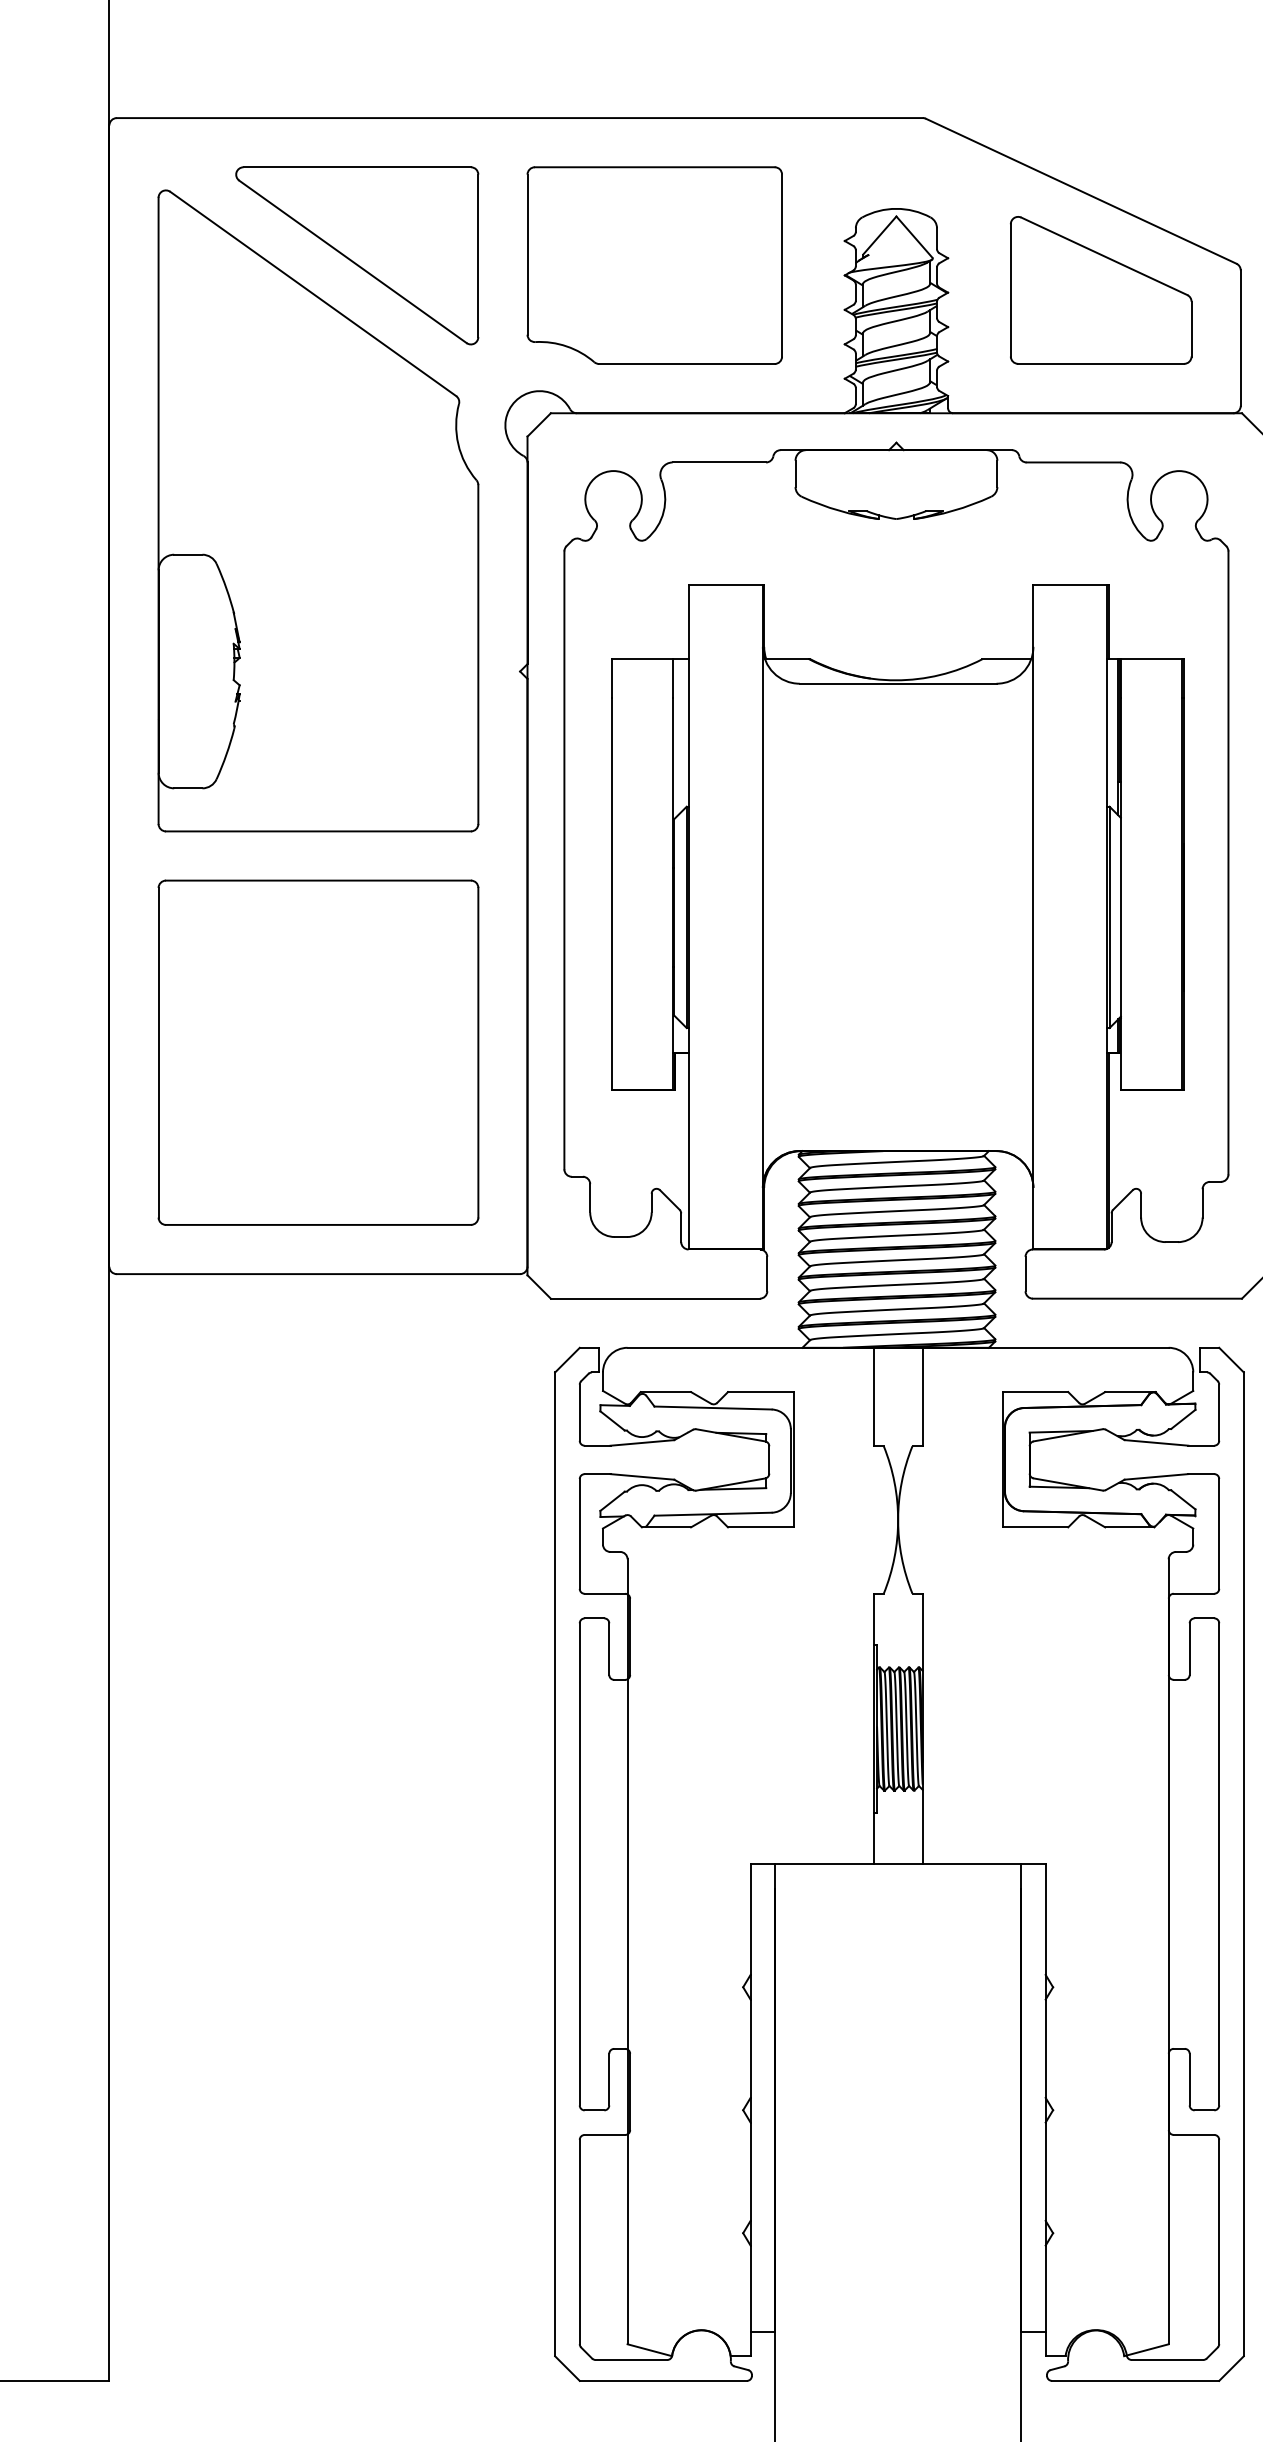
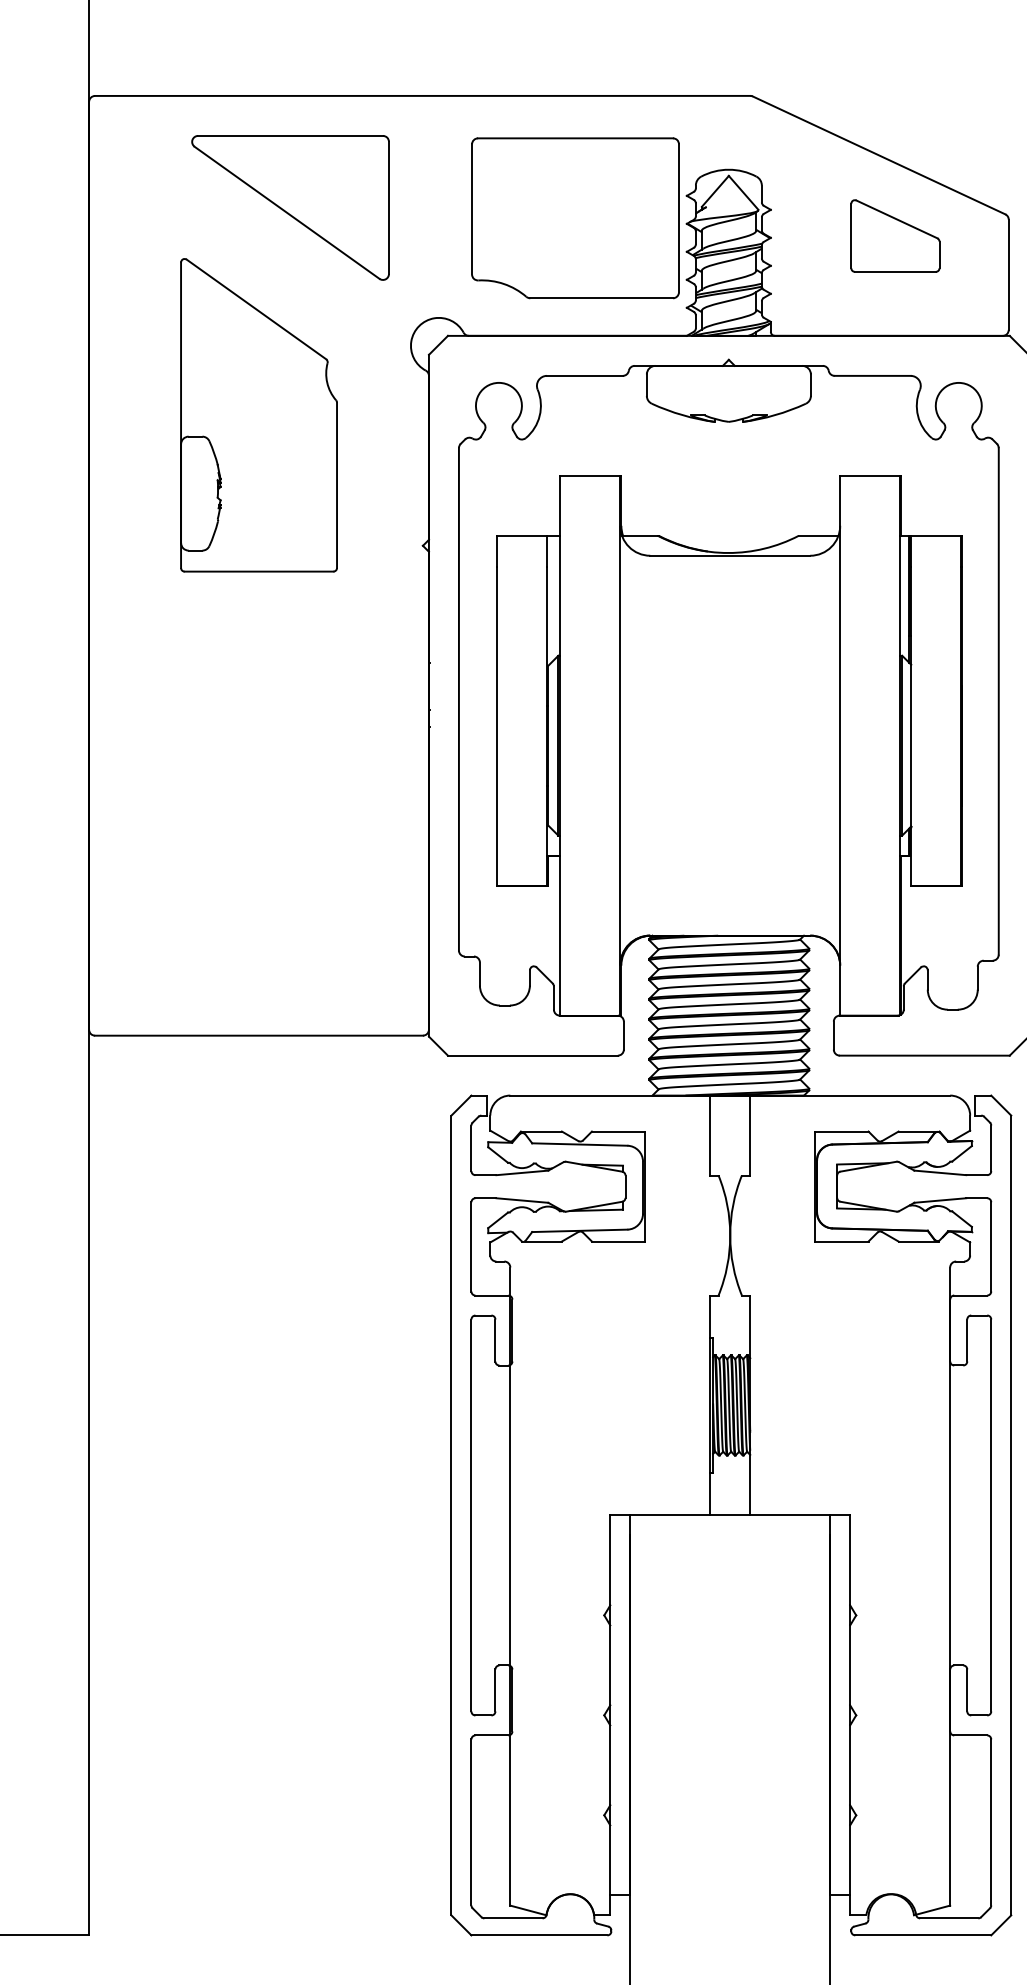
part: (654, 265) -> (575, 218), moved
part: (1101, 290) -> (895, 236), size x0.6
part: (318, 510) -> (259, 414), size x0.6
part: (318, 1052) -> (259, 855), removed

